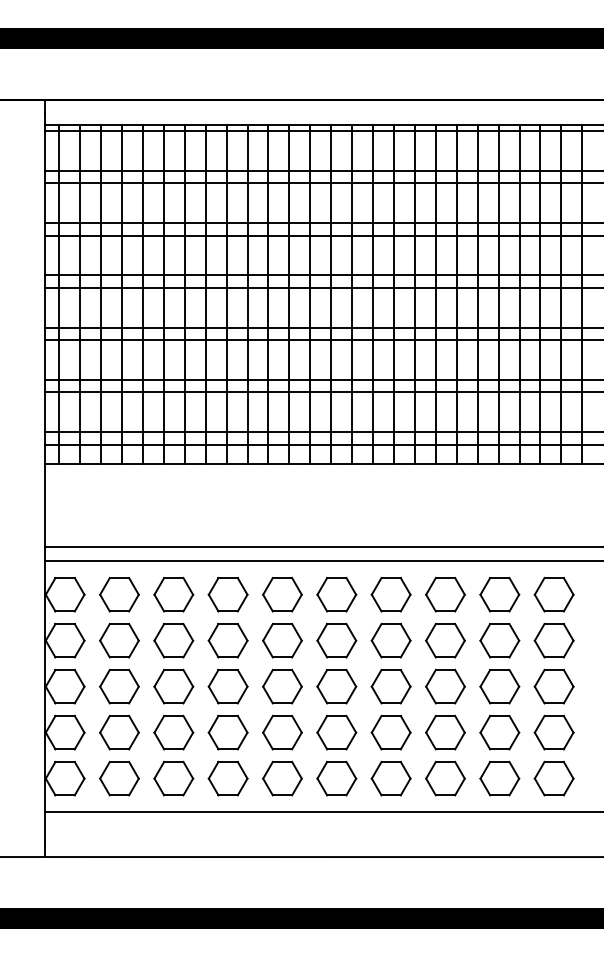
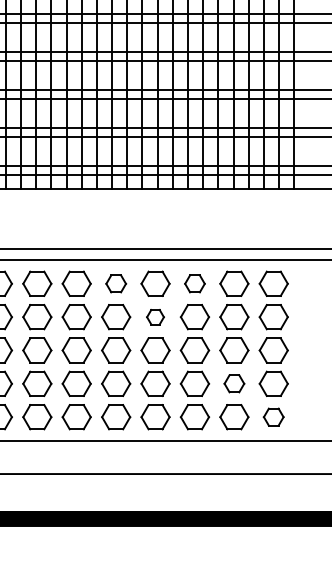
part: (336, 594) -> (115, 283), size x0.7
part: (445, 594) -> (194, 283), size x0.7
part: (390, 640) -> (155, 316), size x0.6
part: (499, 732) -> (234, 383), size x0.7
part: (553, 778) -> (273, 417), size x0.7

